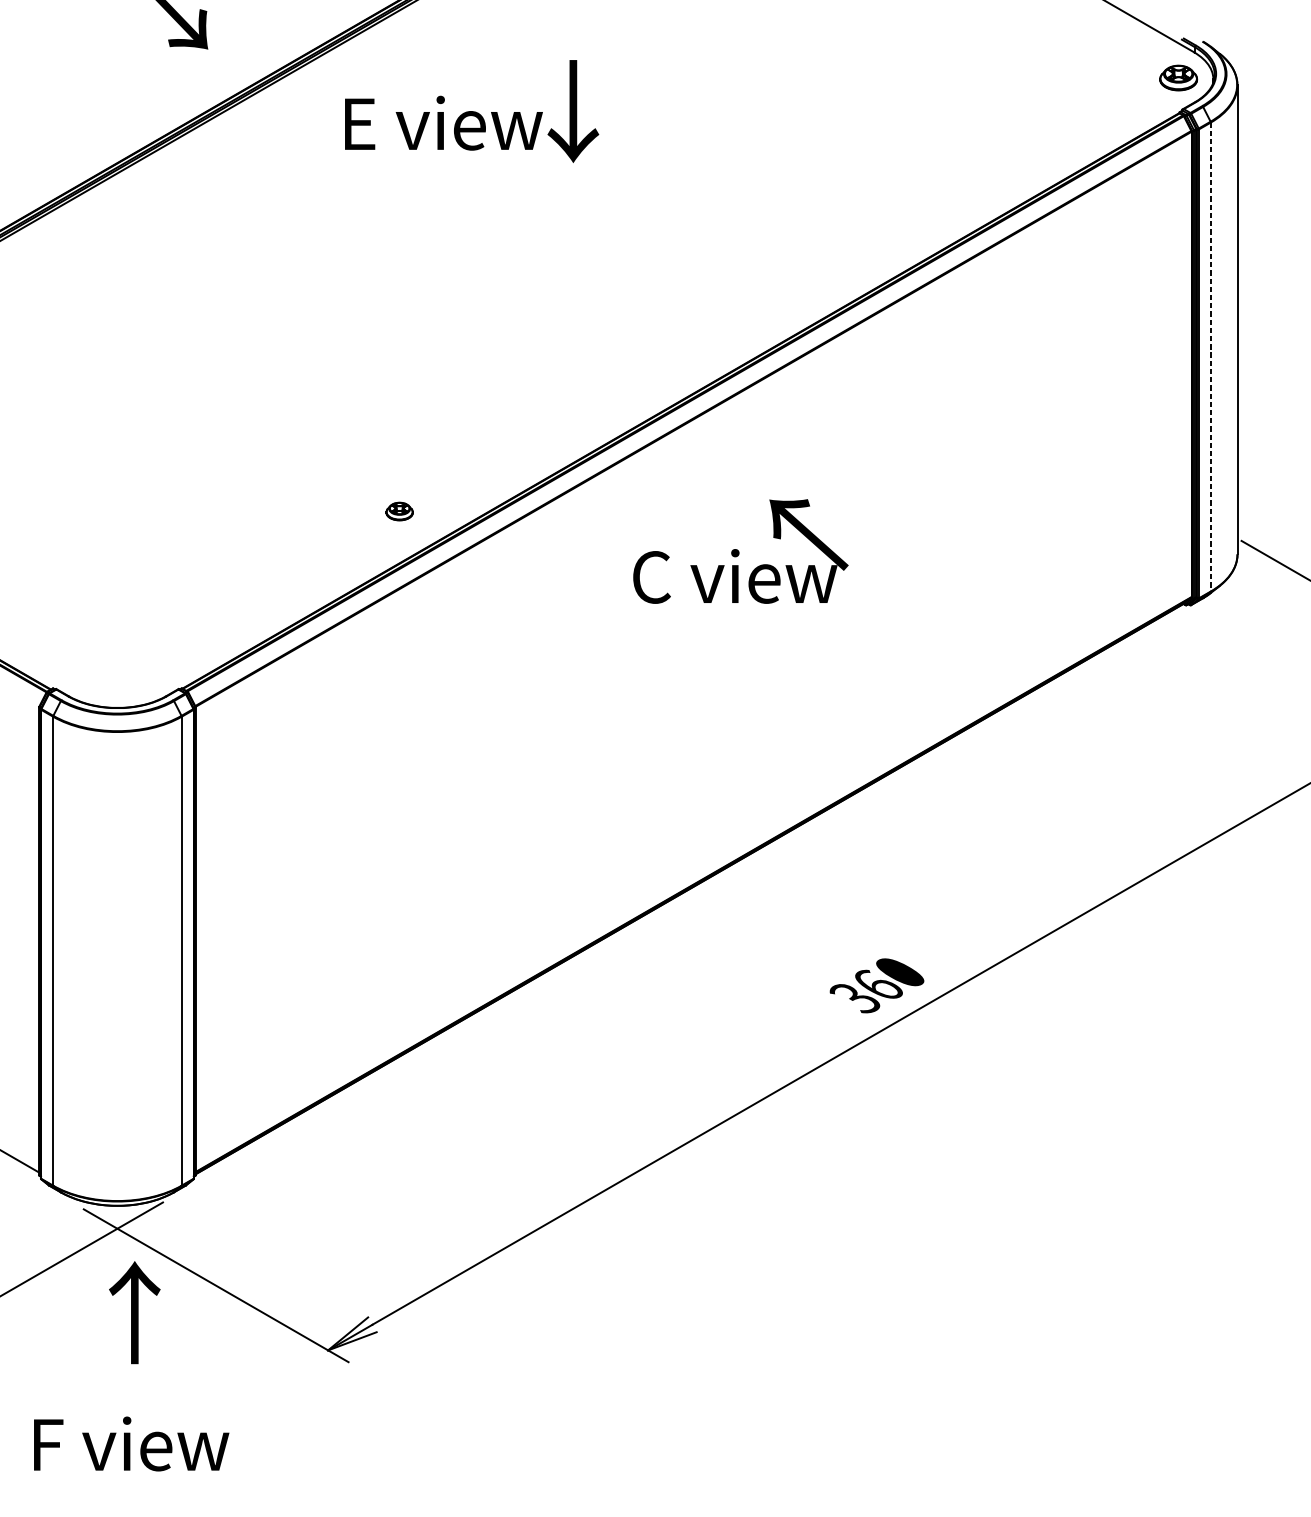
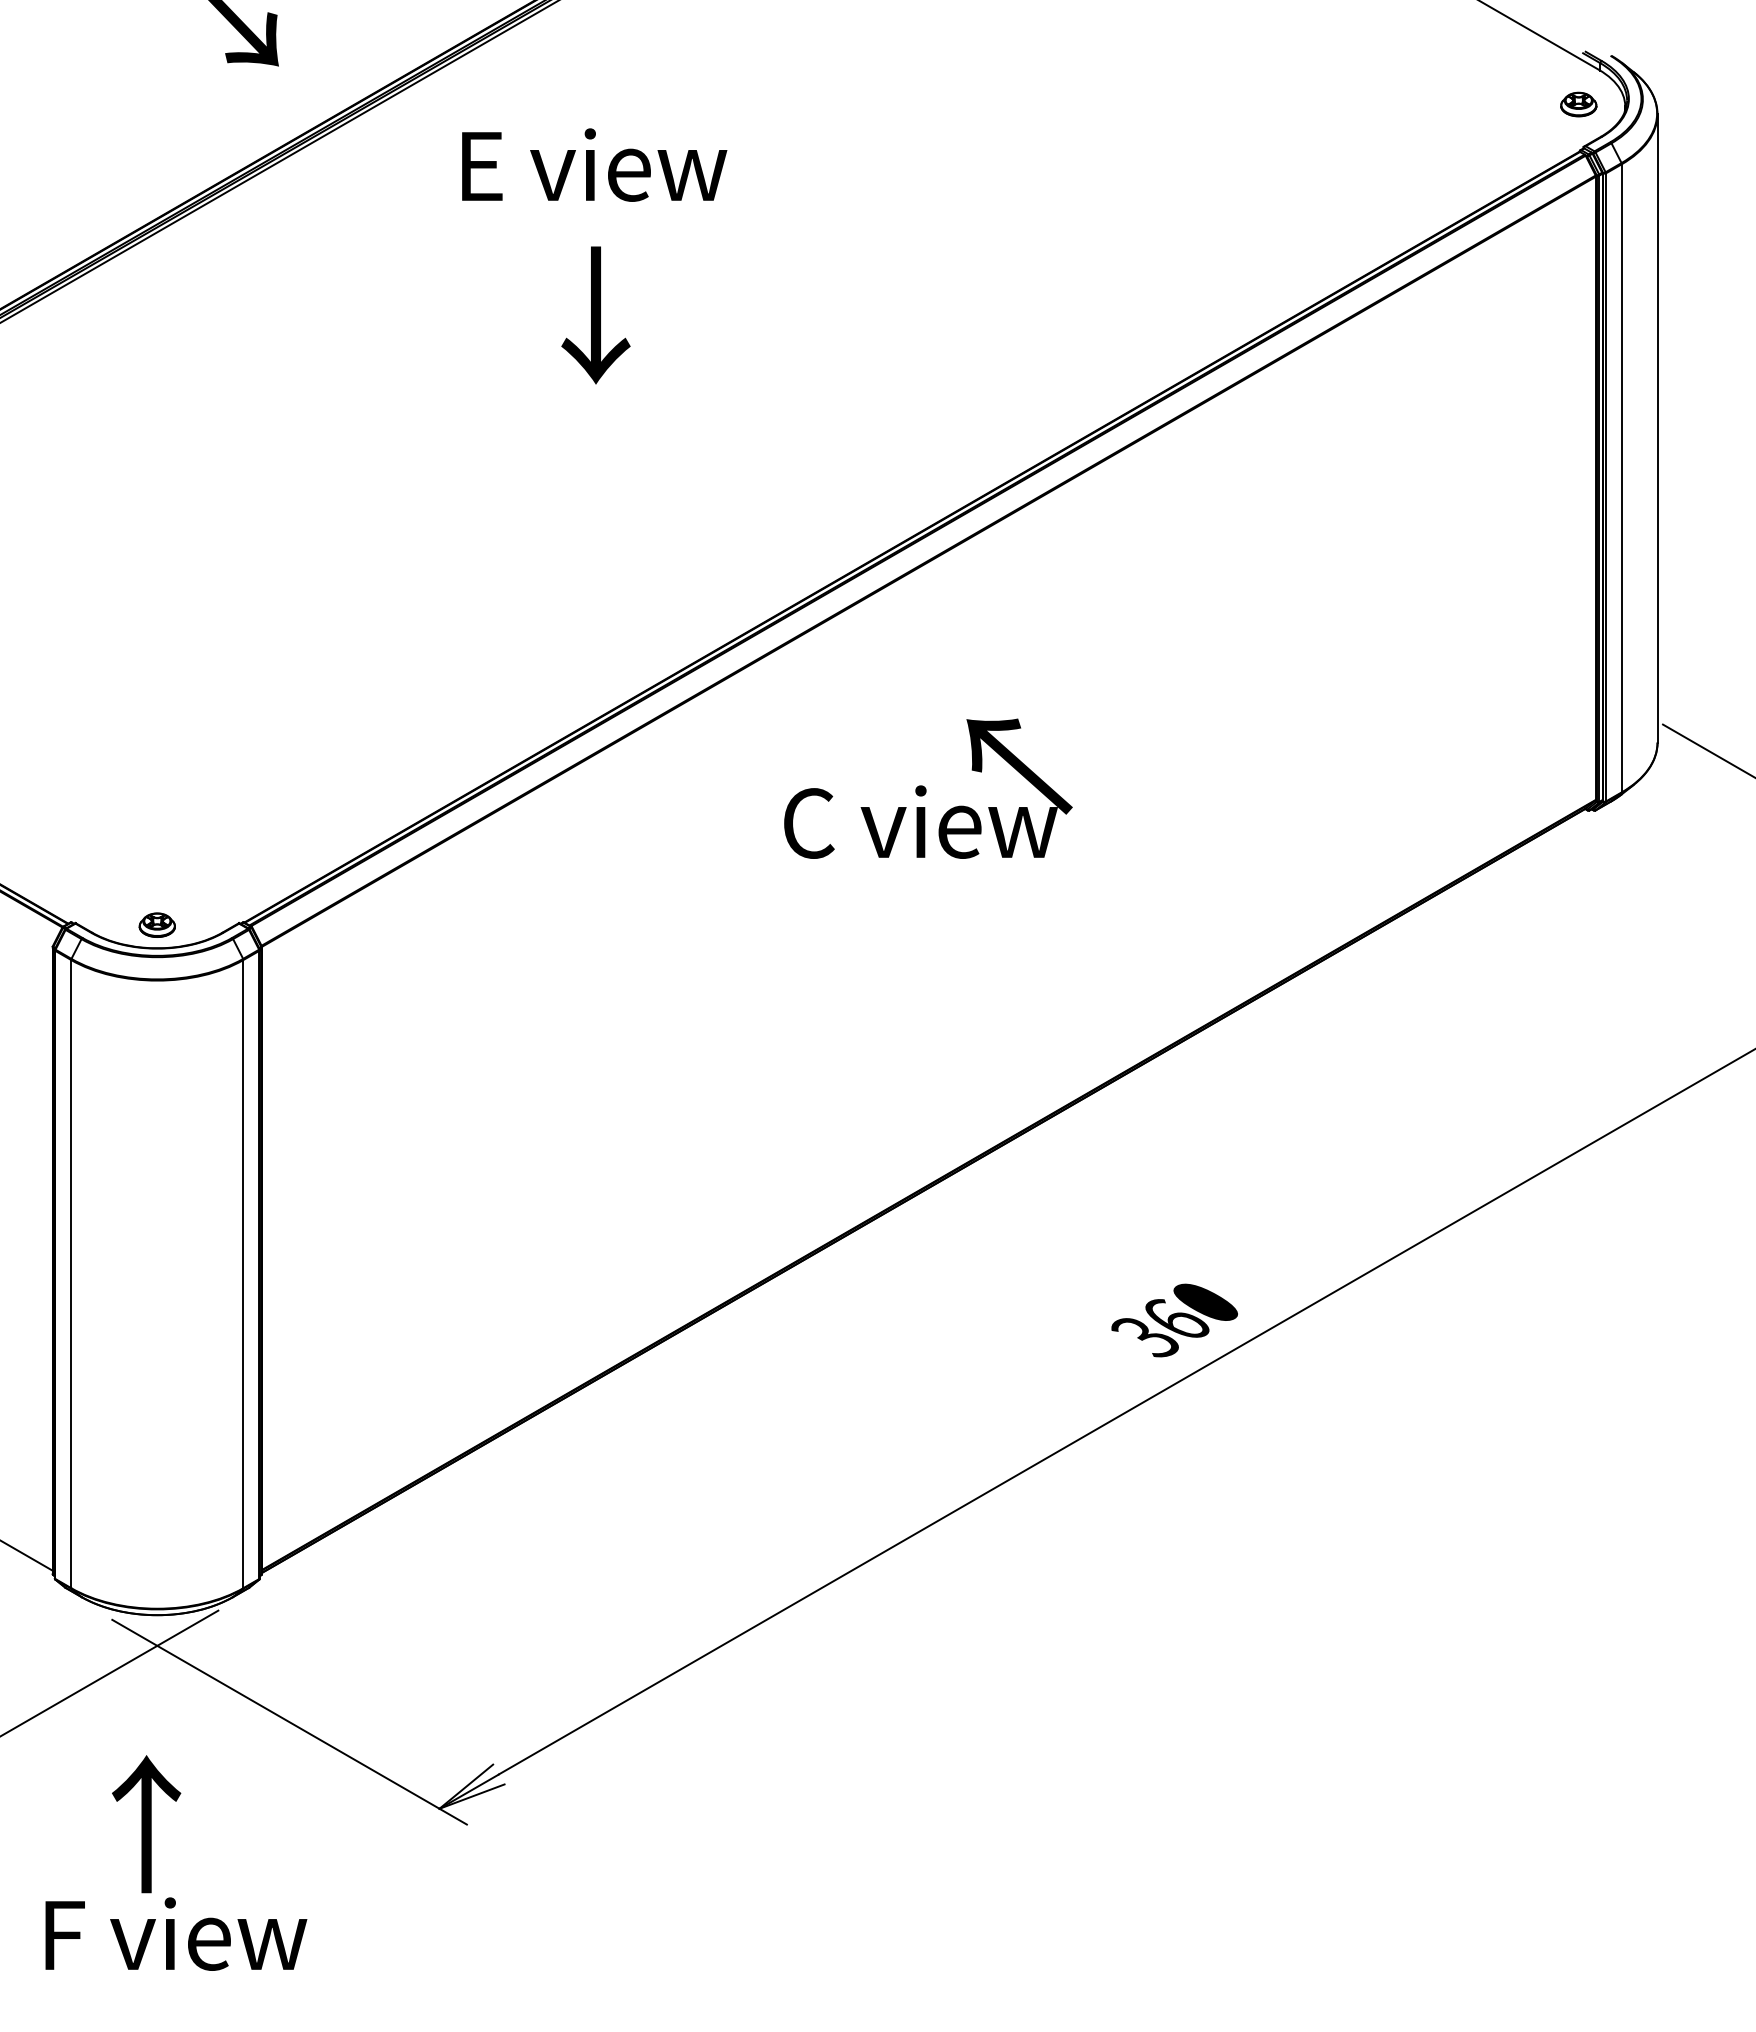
part: (1178, 77) -> (1578, 104), size x0.71
text: (573, 111) -> (595, 315), moved
line: (1210, 357) -> (1621, 478), dashed -> solid
part: (399, 511) -> (156, 924), moved
text: (740, 551) -> (928, 788), moved
text: (134, 1312) -> (146, 1824), moved

